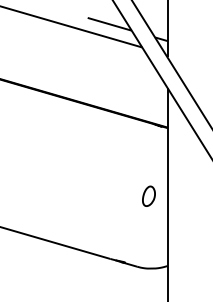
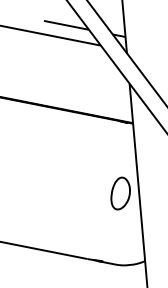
part: (148, 195) -> (120, 192), size x1.6

